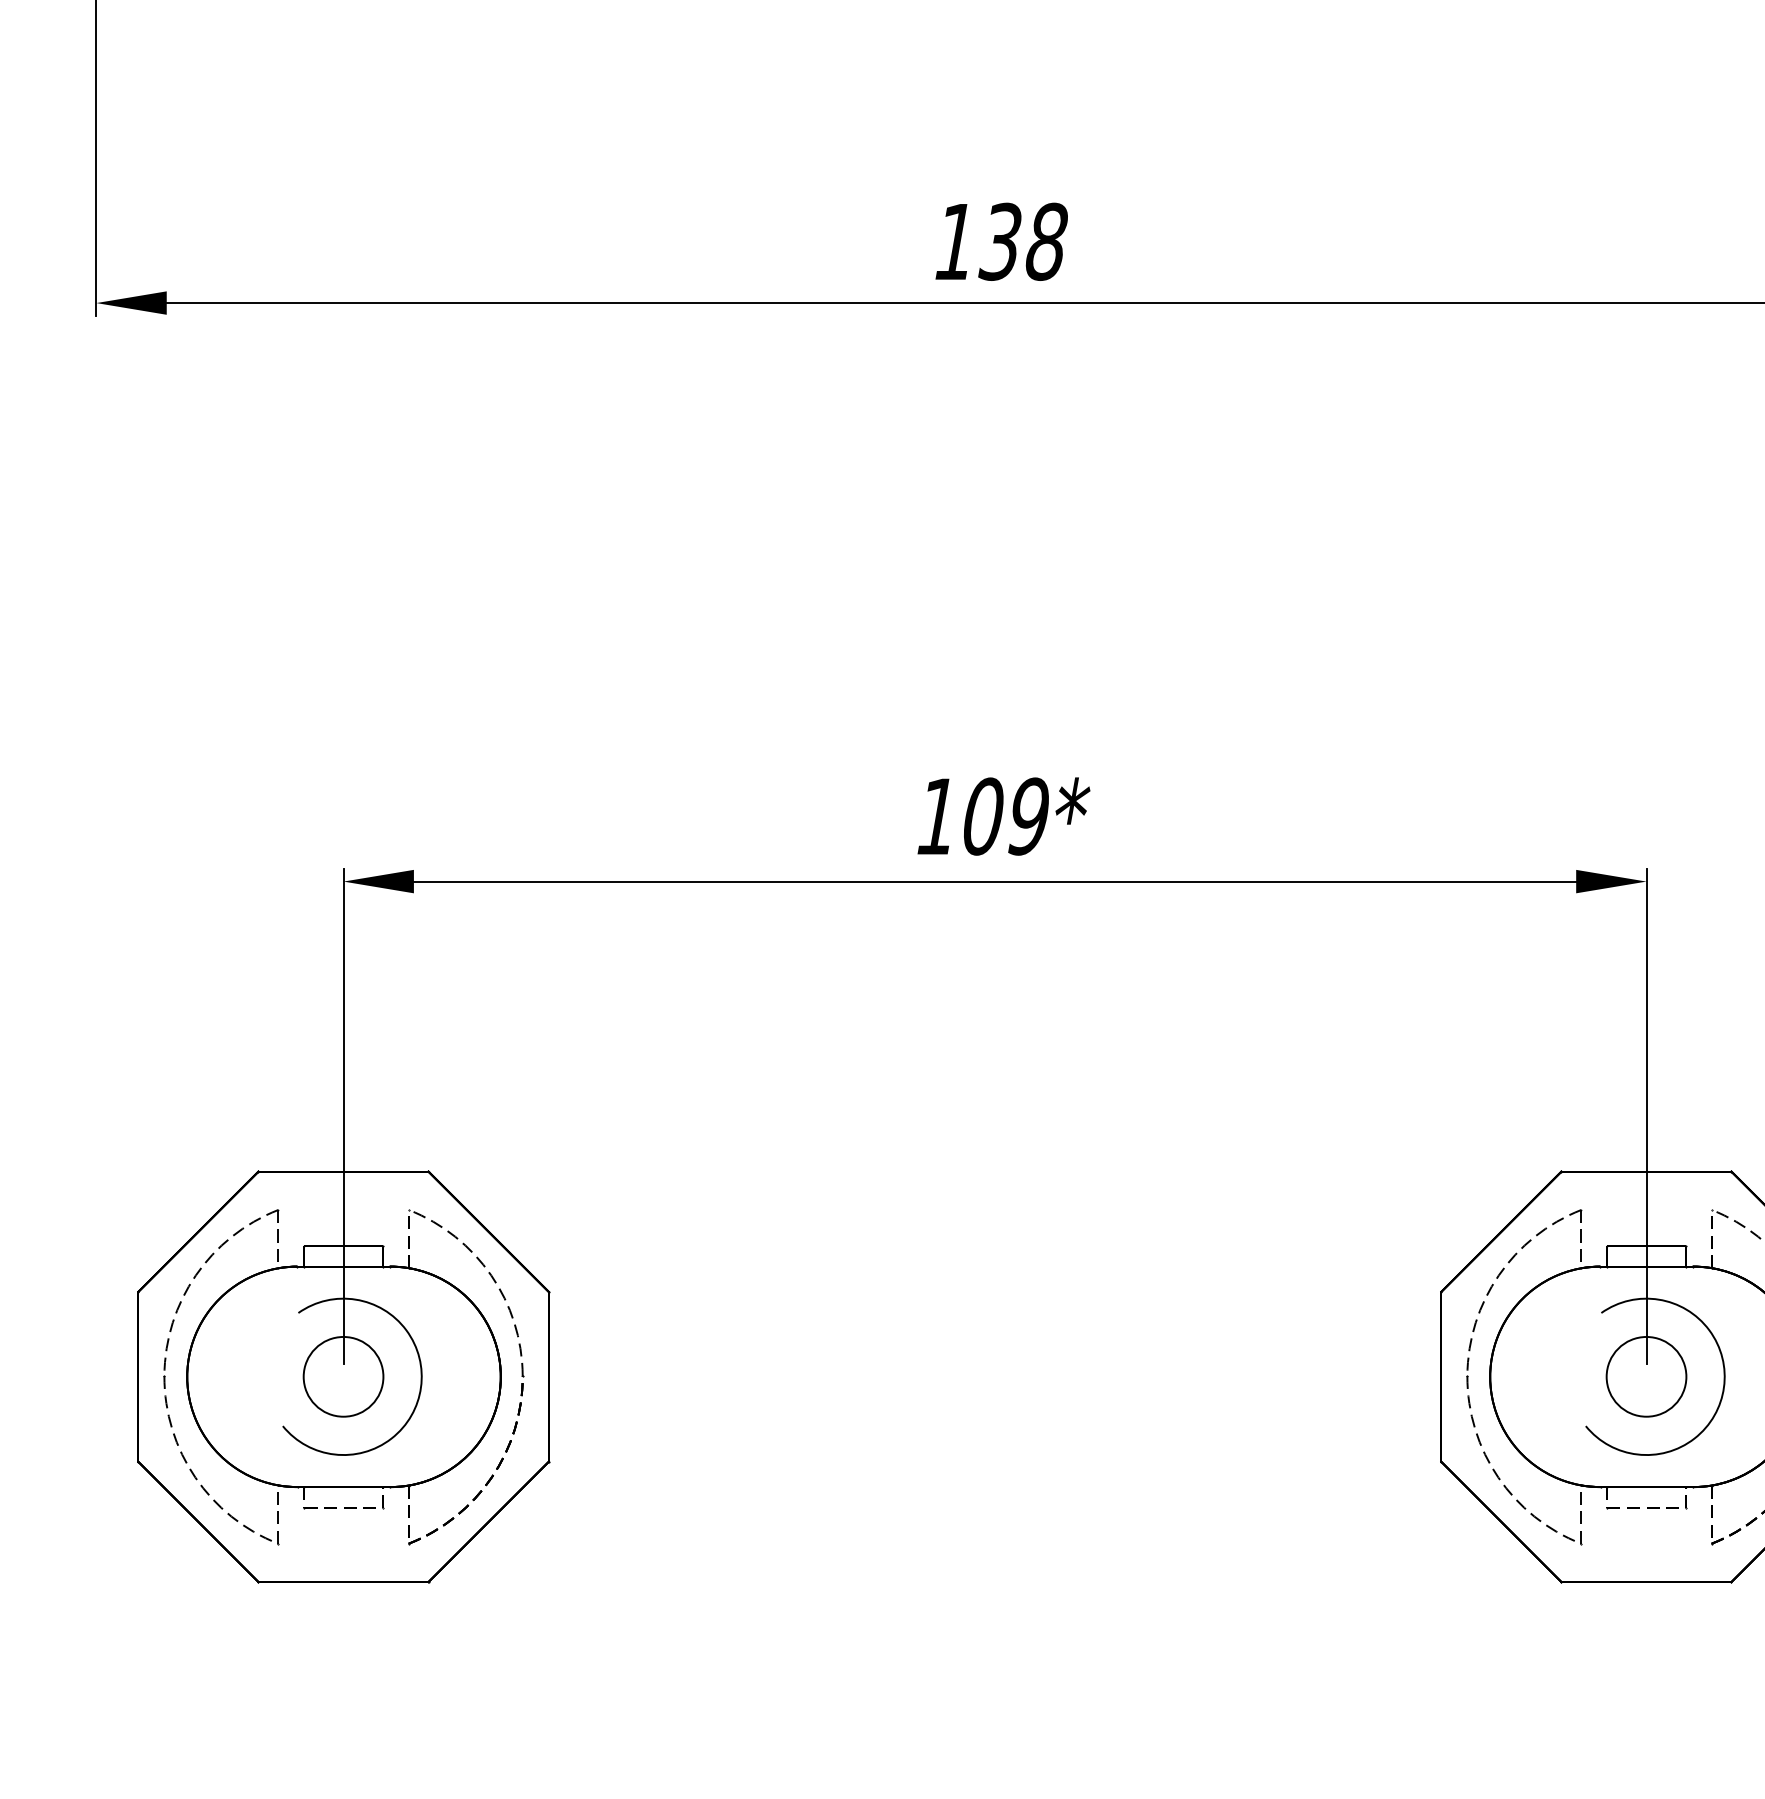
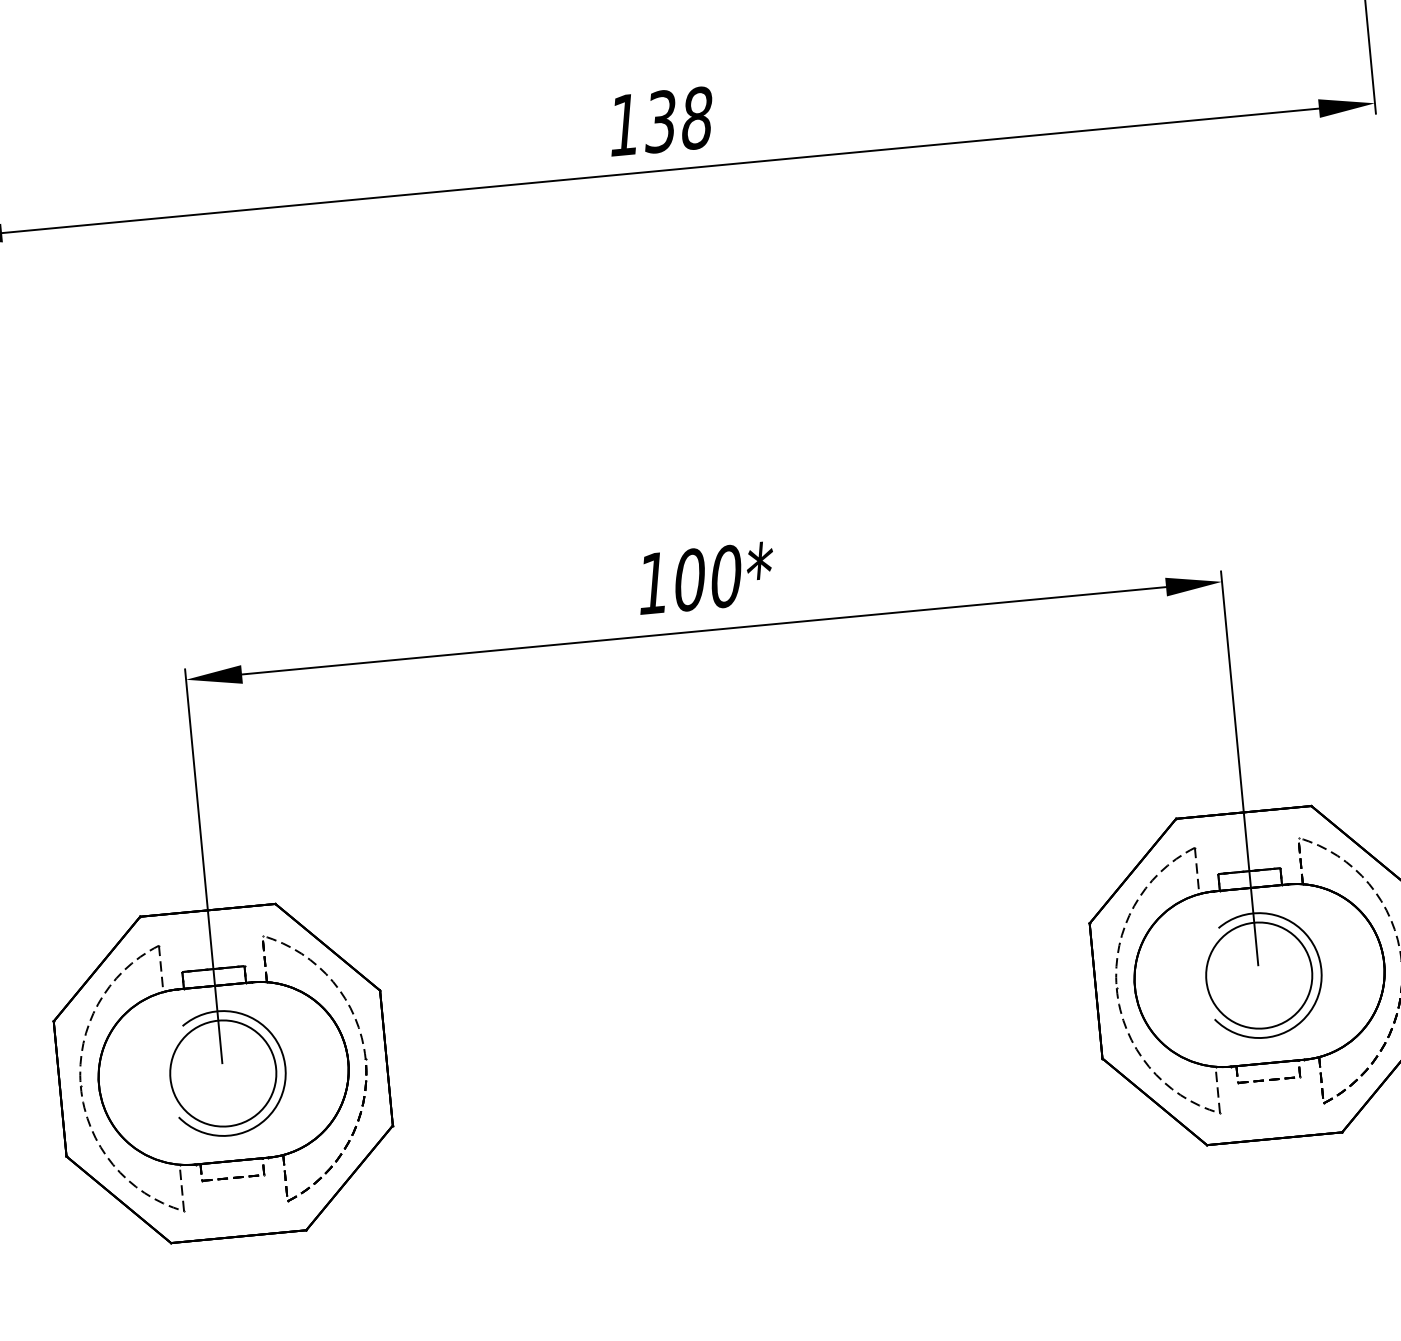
text: (1028, 816) -> (725, 576), 109* -> 100*
circle: (343, 1376) -> (223, 1073), size x1.67
circle: (1646, 1376) -> (1259, 975), size x1.67

